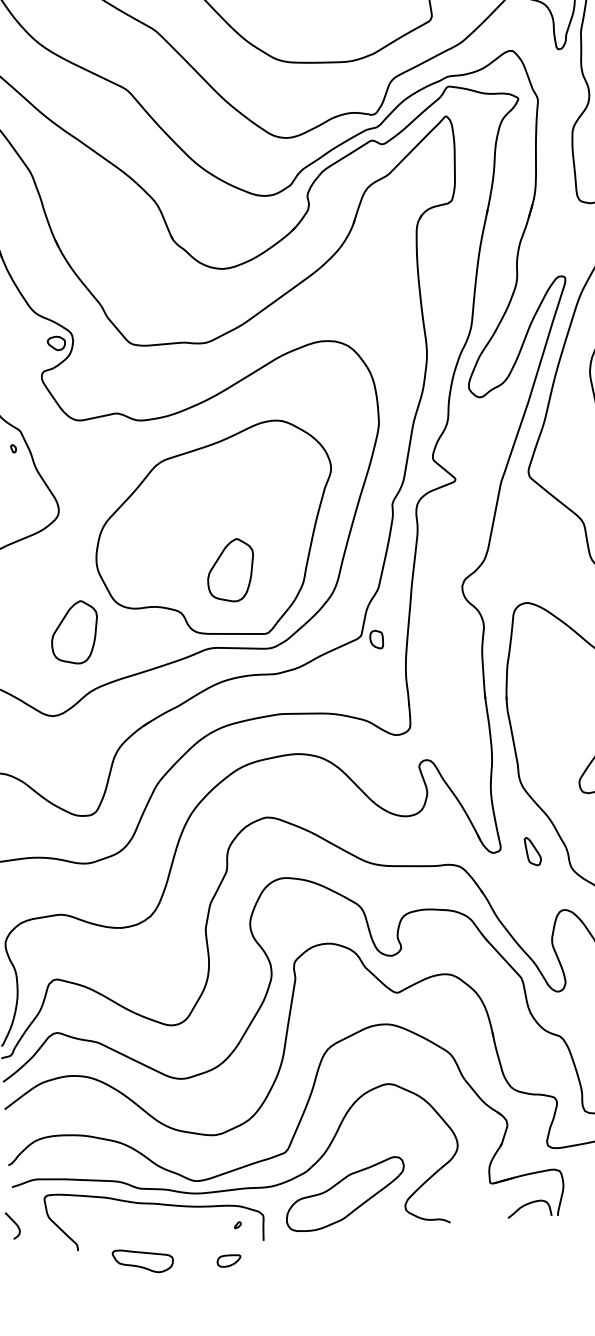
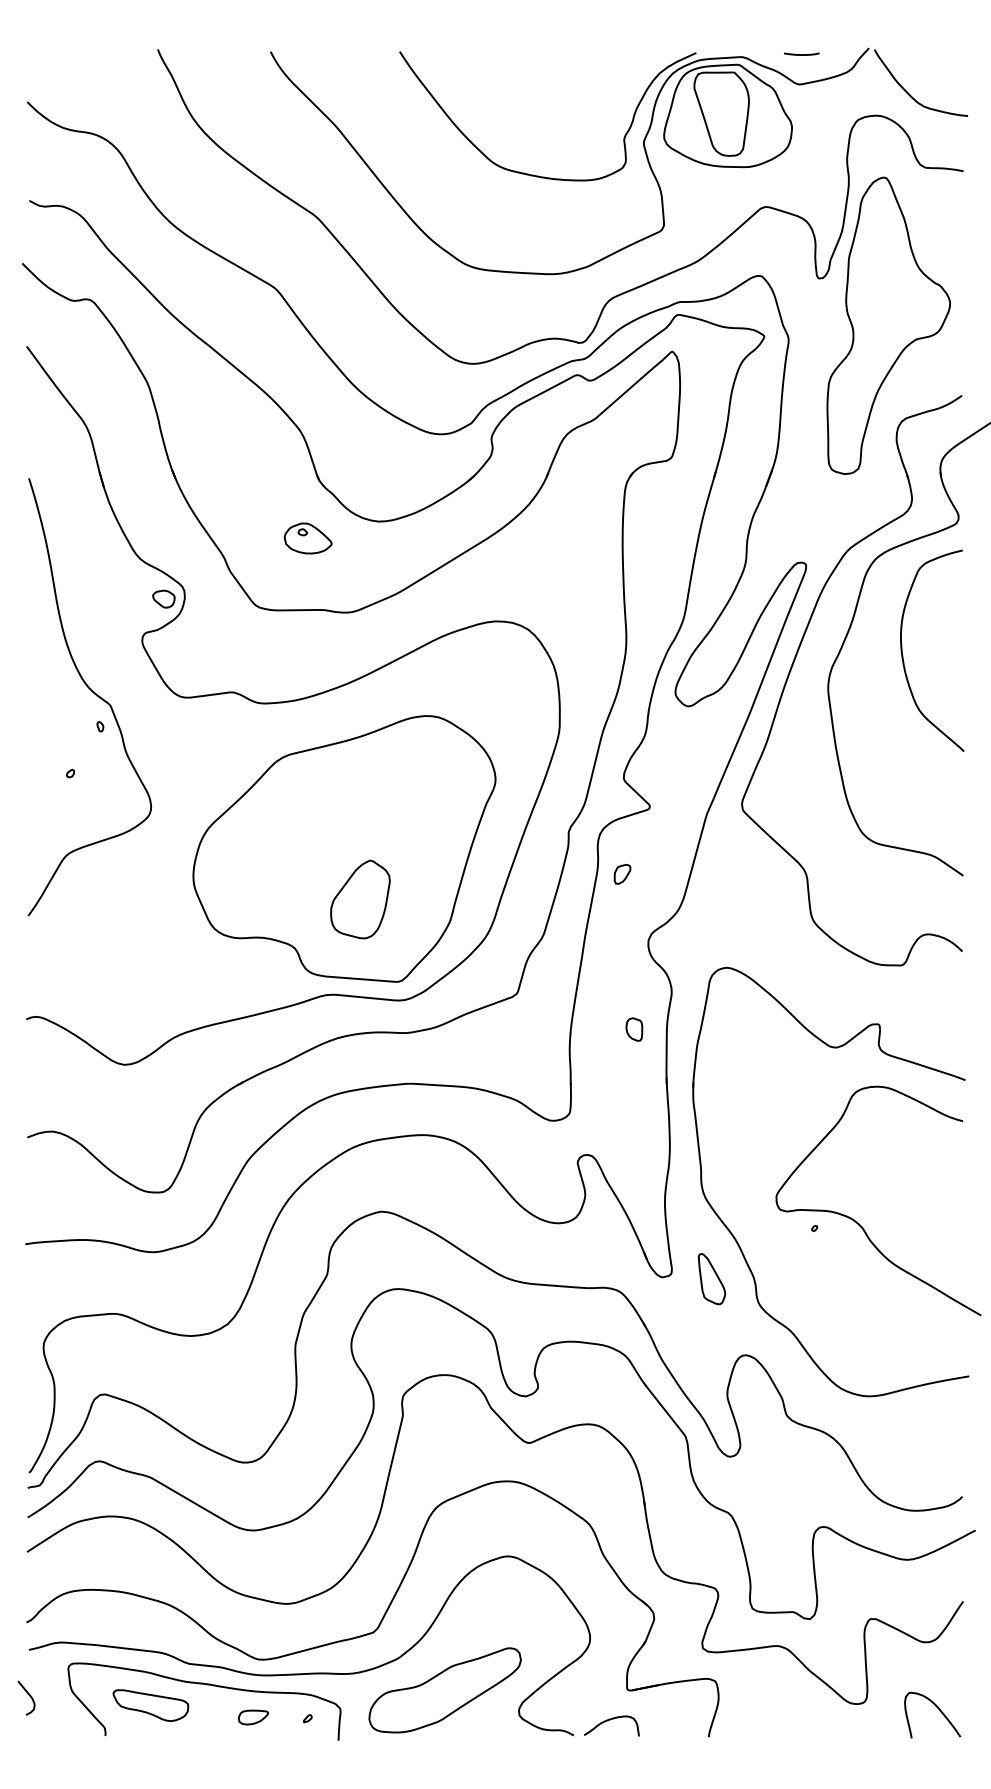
part: (167, 286) -> (307, 538), added
part: (437, 535) -> (622, 874), added
part: (74, 632) -> (159, 962), removed
part: (376, 639) -> (634, 1029), moved
part: (532, 851) -> (711, 1279), size x1.43
curve: (528, 1204) -> (610, 1720), moved
part: (142, 1260) -> (150, 1705), moved
part: (228, 1260) -> (252, 1717), moved

